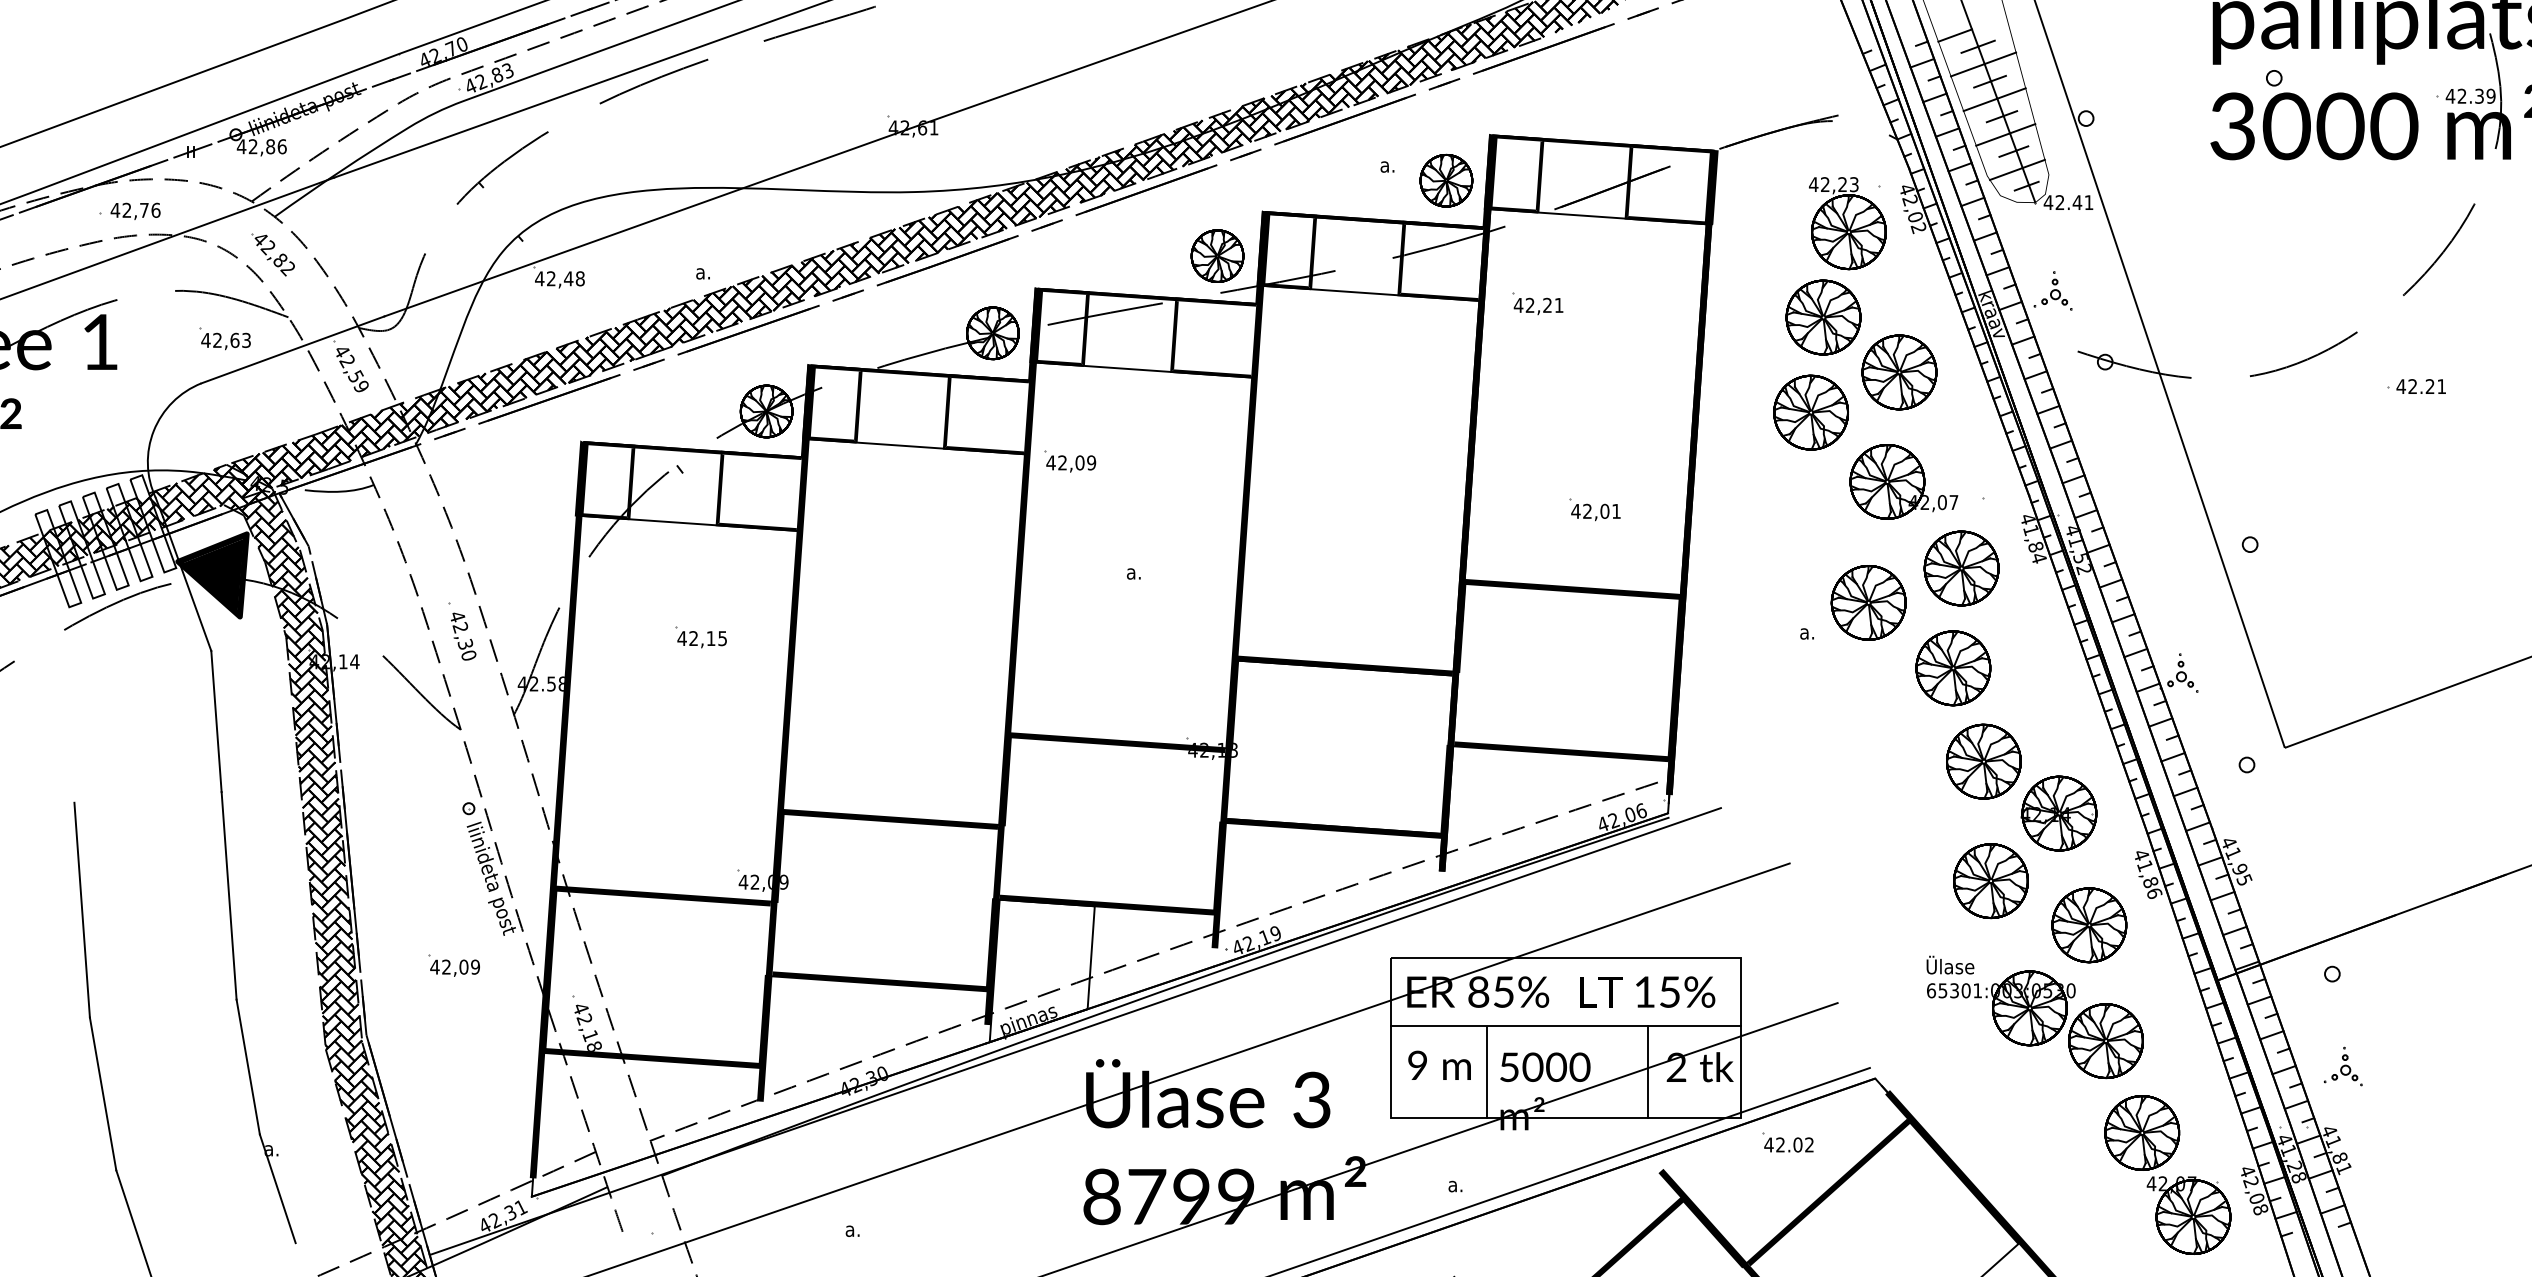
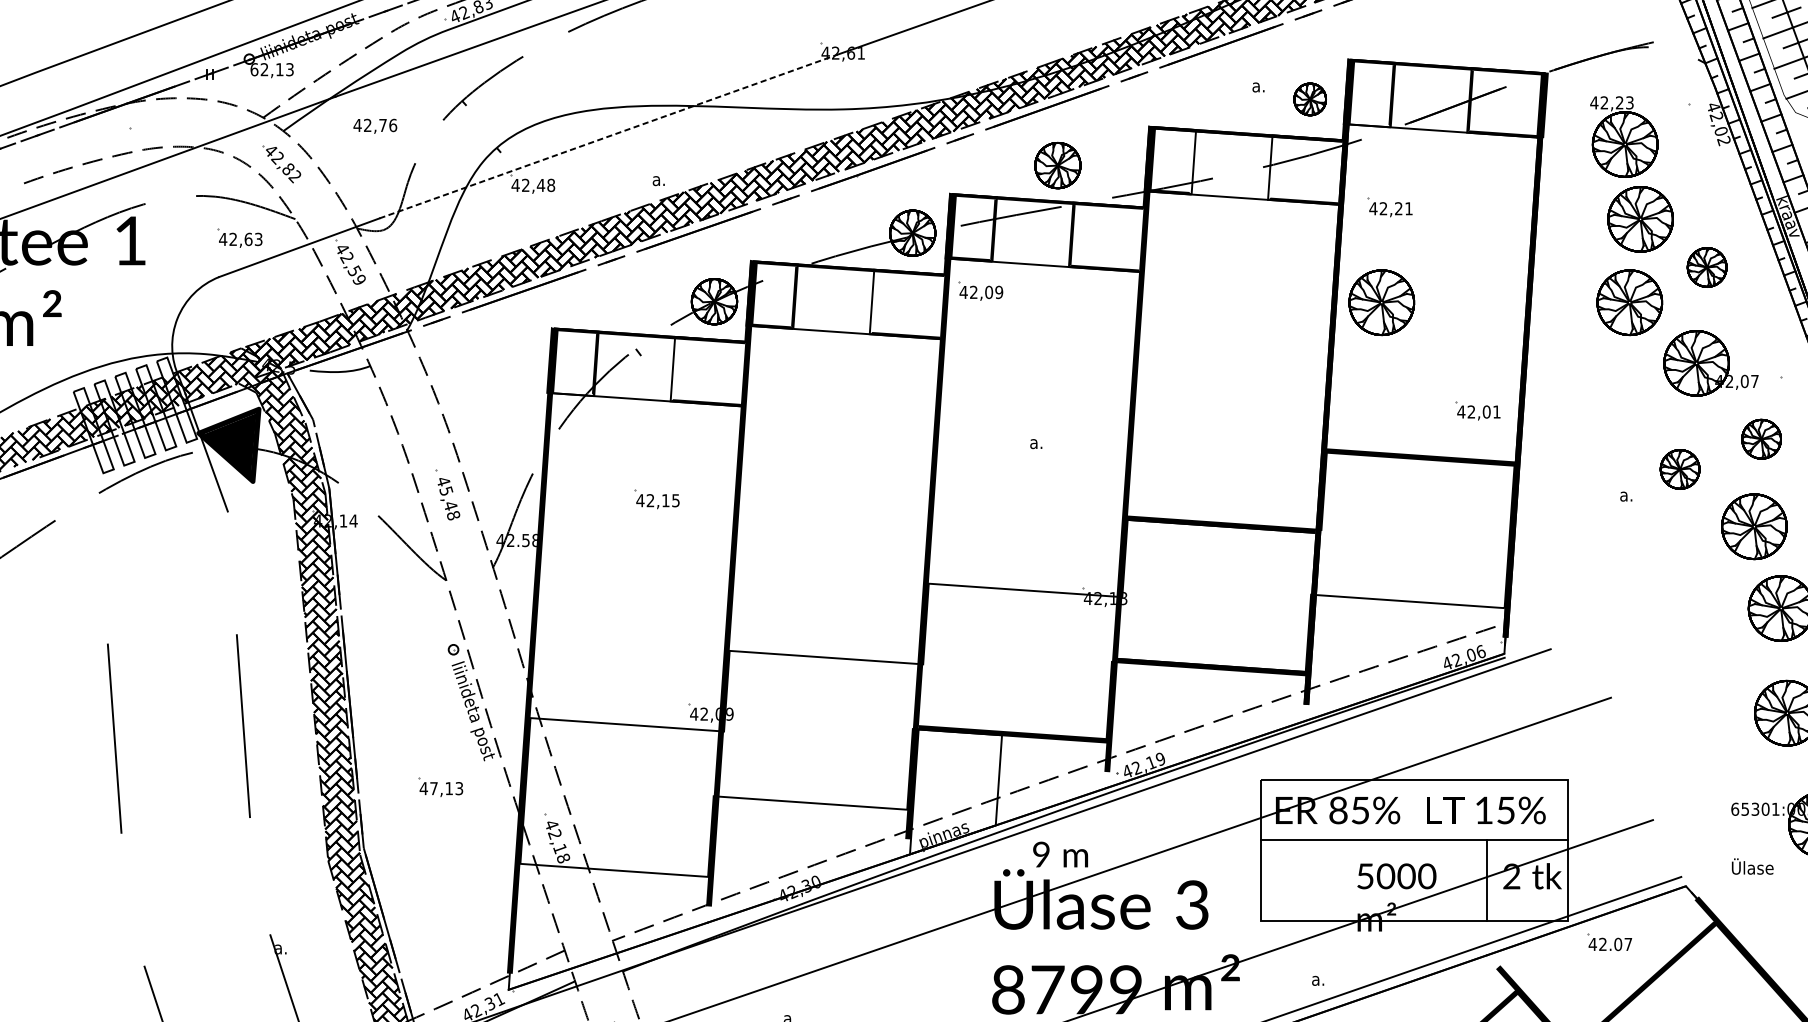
text: (261, 146) -> (271, 69), 42,86 -> 62,13
part: (1446, 180) -> (1310, 99), size x0.7
fill: (1514, 209) -> (1369, 124), removed
text: (135, 210) -> (375, 125), moved
line: (645, 223) -> (608, 136), solid -> dashed
part: (1847, 223) -> (1623, 136), moved
fill: (1312, 253) -> (1192, 163), removed
part: (1217, 255) -> (1057, 164), moved
fill: (1402, 259) -> (1271, 168), removed
part: (1899, 372) -> (1707, 267), size x0.6
fill: (947, 412) -> (872, 302), removed
part: (1527, 412) -> (1381, 302), added
part: (1070, 461) -> (980, 291), moved
fill: (720, 489) -> (674, 370), removed
part: (1594, 509) -> (1477, 410), moved
fill: (605, 516) -> (573, 393), removed
part: (1961, 568) -> (1761, 439), size x0.6
part: (1868, 602) -> (1680, 469), size x0.6
text: (464, 641) -> (449, 503), 42,30 -> 45,48
line: (216, 721) -> (232, 573), removed
fill: (1117, 743) -> (1021, 592), removed
fill: (1561, 751) -> (1411, 599), removed
fill: (890, 819) -> (823, 659), removed
fill: (663, 896) -> (624, 726), removed
text: (1950, 964) -> (1752, 866), moved
text: (460, 966) -> (446, 788), 42,09 -> 47,13
fill: (879, 981) -> (813, 801), removed
fill: (652, 1057) -> (614, 867), removed
text: (1439, 1064) -> (1060, 853), moved
line: (247, 1066) -> (259, 875), removed
line: (1486, 1072) -> (1345, 880), removed
line: (102, 1093) -> (132, 899), removed
text: (1809, 1144) -> (1628, 944), 42.02 -> 42.07

